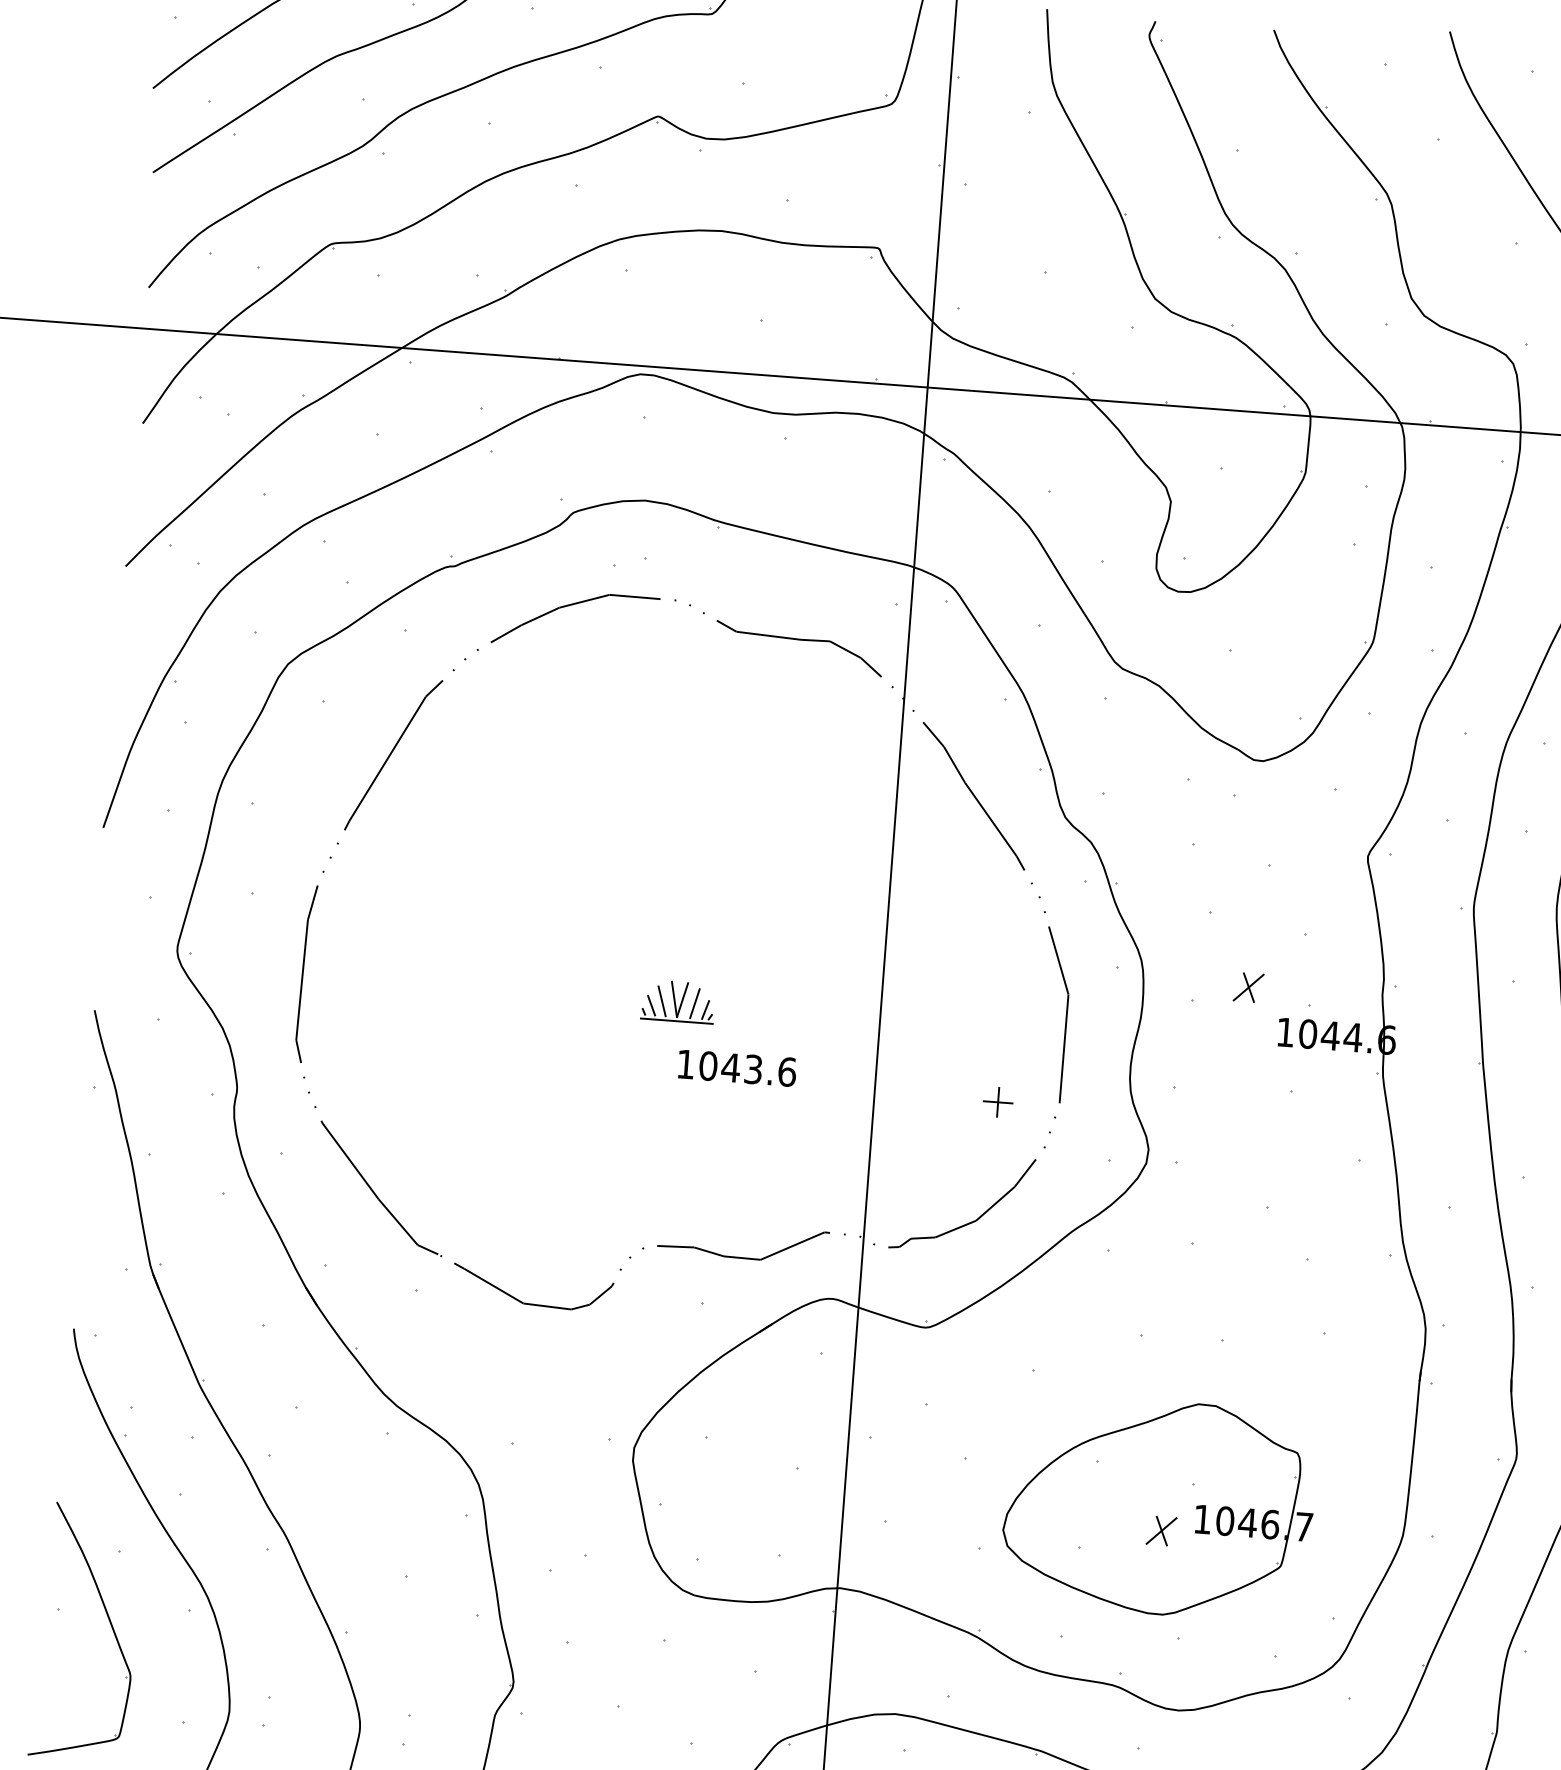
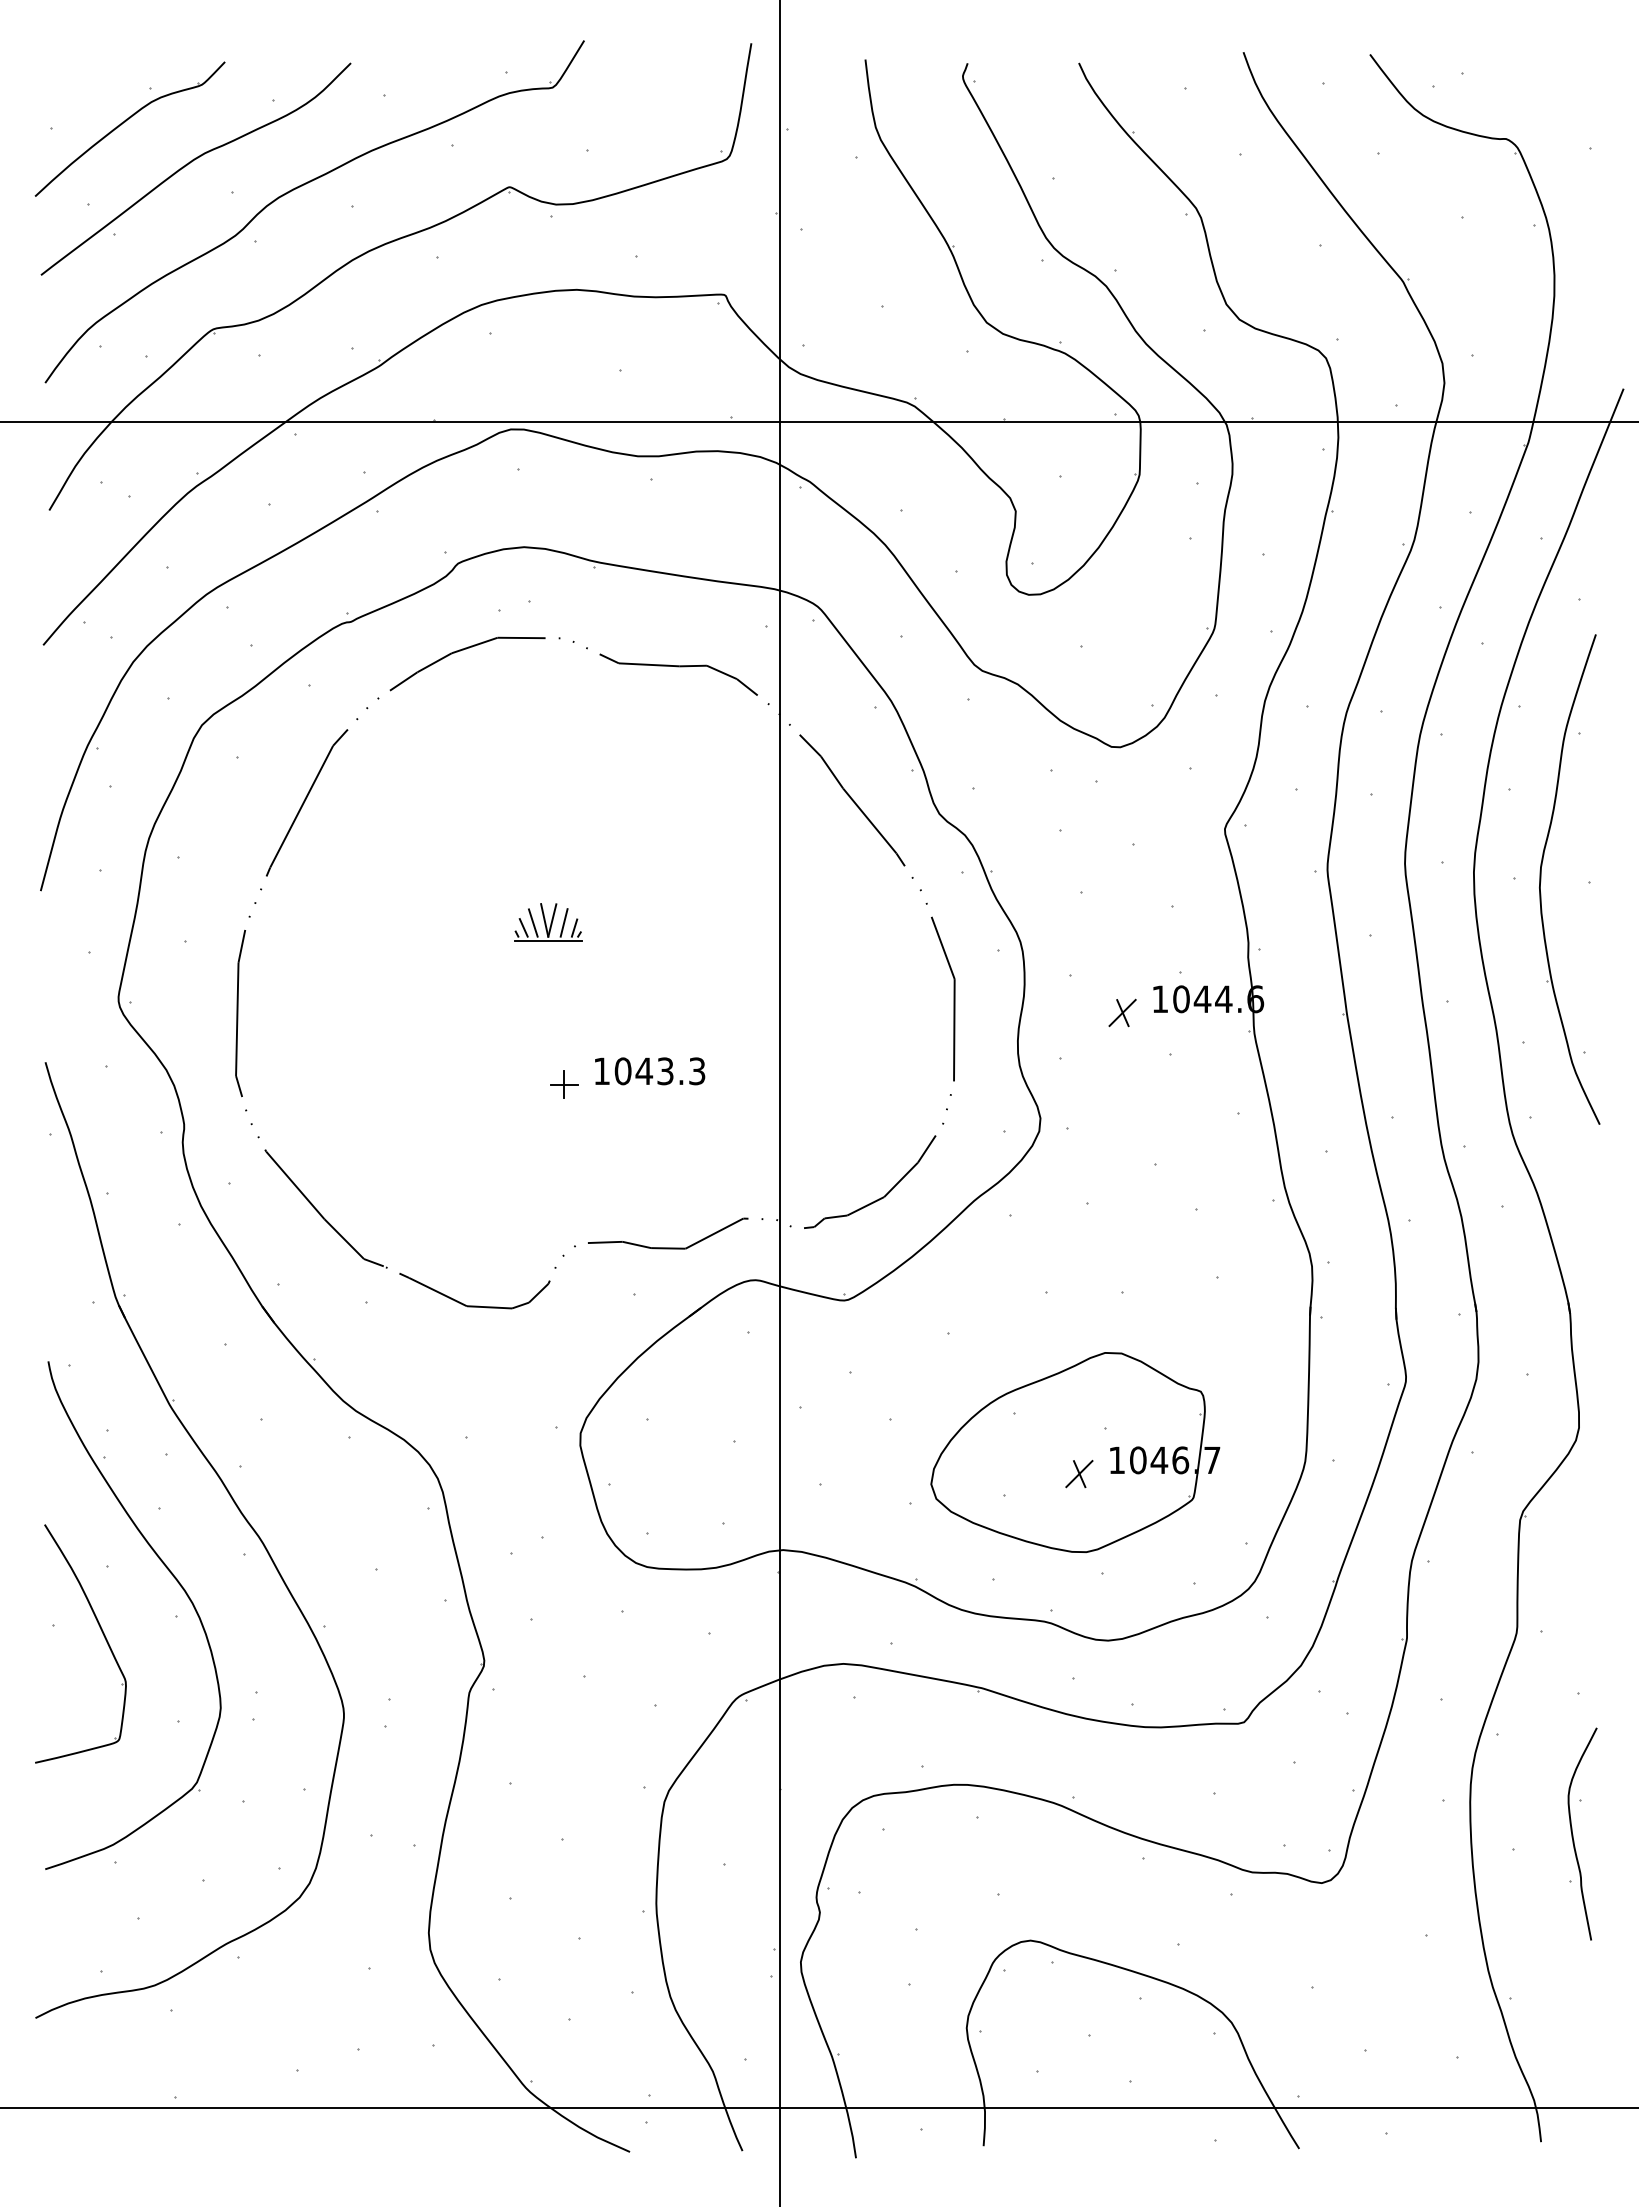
part: (1248, 987) -> (1122, 1012), moved
part: (678, 1001) -> (548, 922), moved
text: (787, 1072) -> (697, 1071), 1043.6 -> 1043.3
part: (998, 1101) -> (564, 1084), moved

